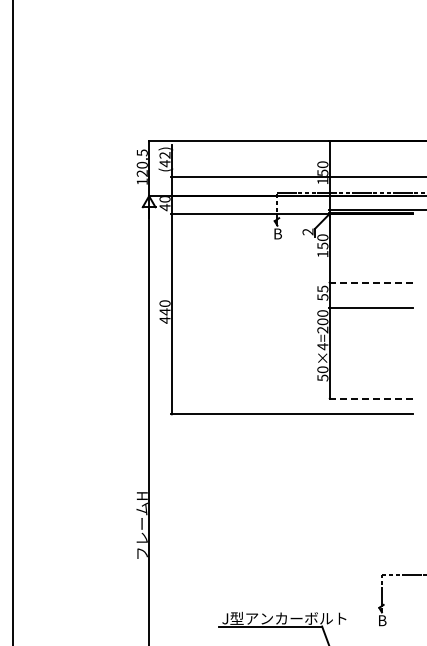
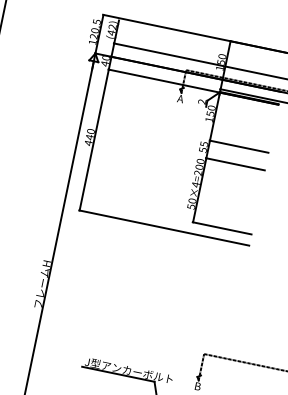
text: (277, 233) -> (180, 98), B -> A
line: (370, 282) -> (238, 146), dashed -> solid
line: (370, 398) -> (221, 228), dashed -> solid

